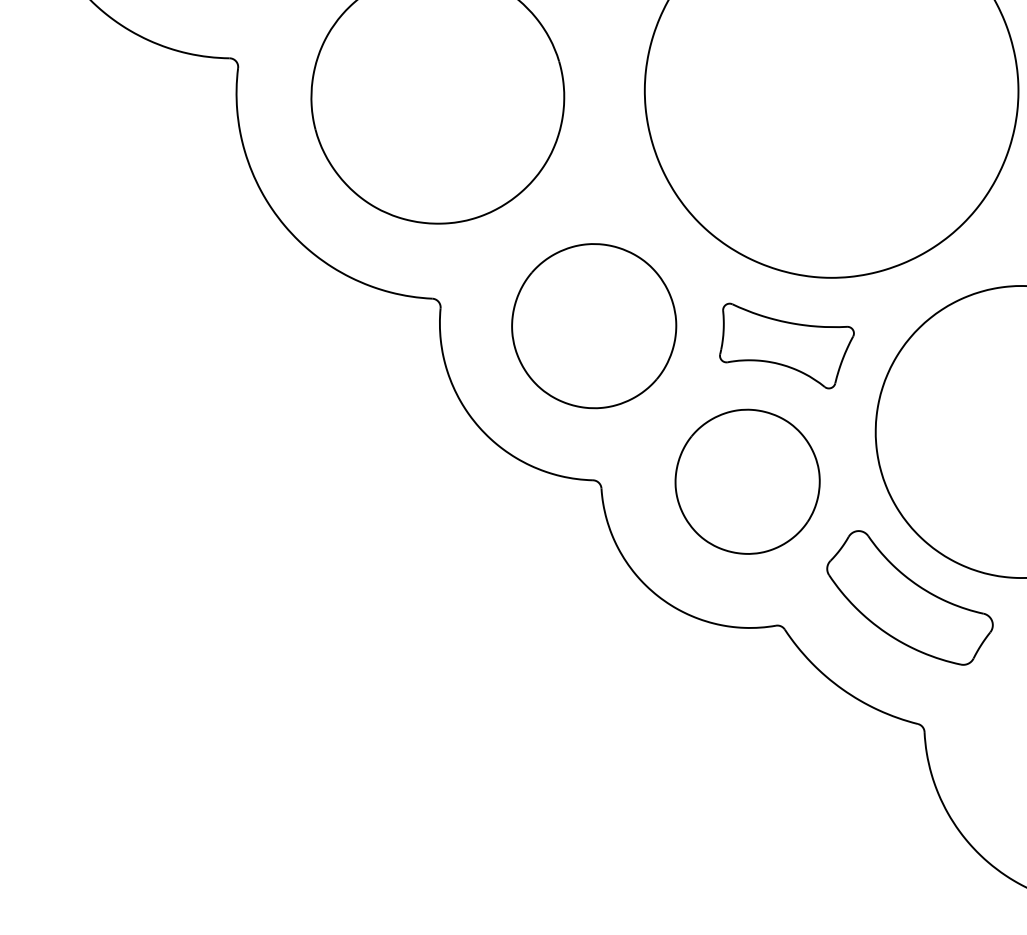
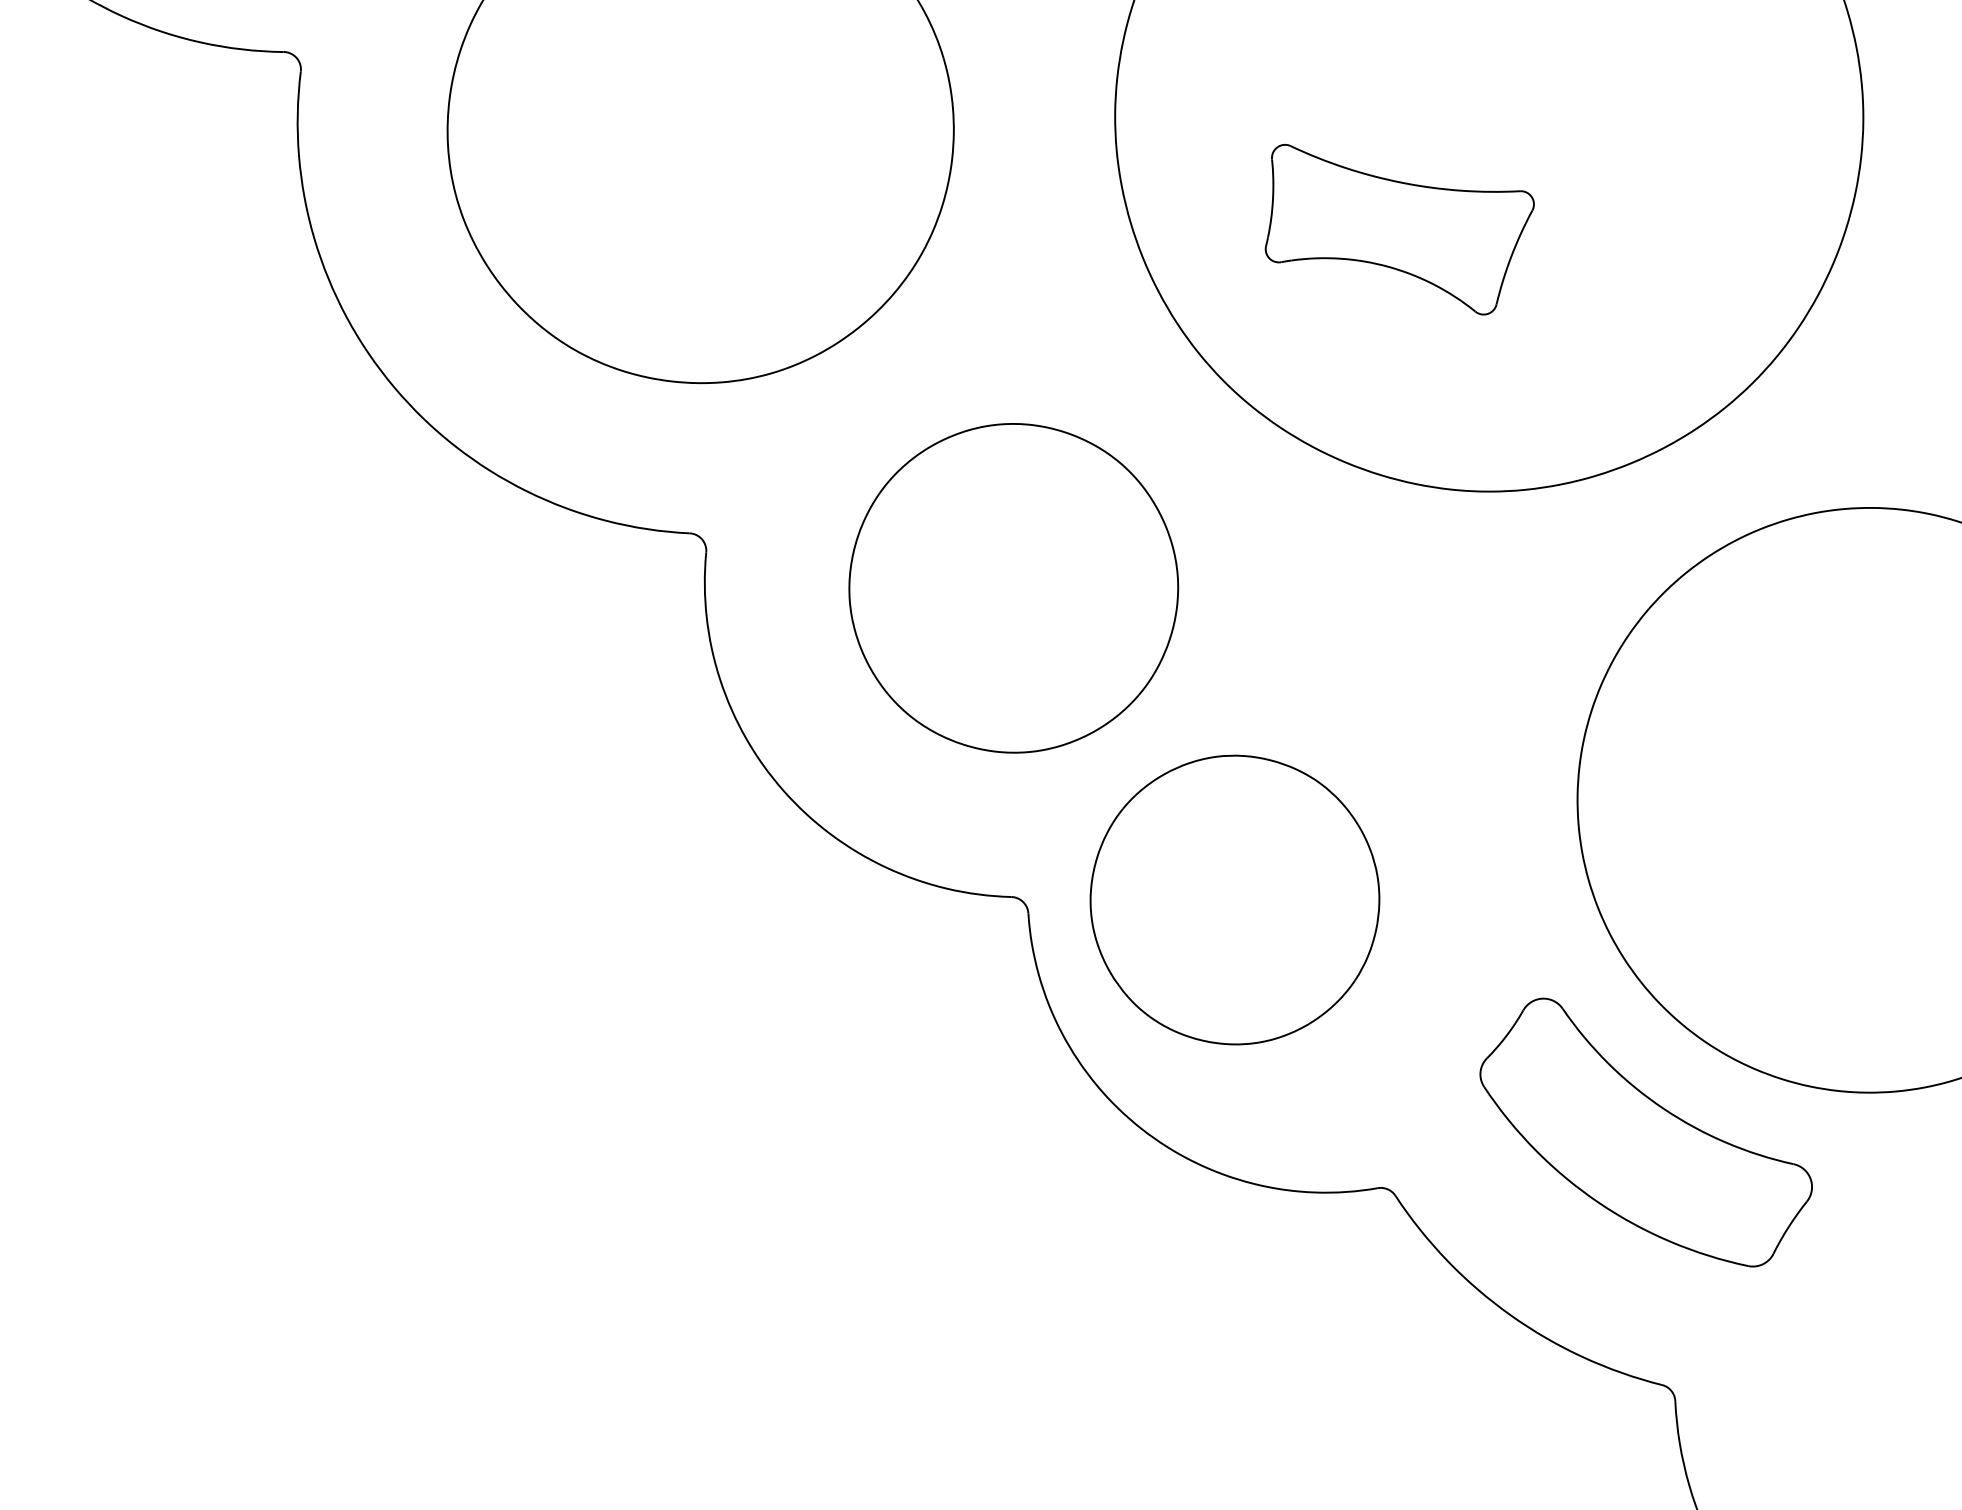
part: (786, 345) -> (1398, 228), moved
part: (747, 481) -> (1234, 899), moved

